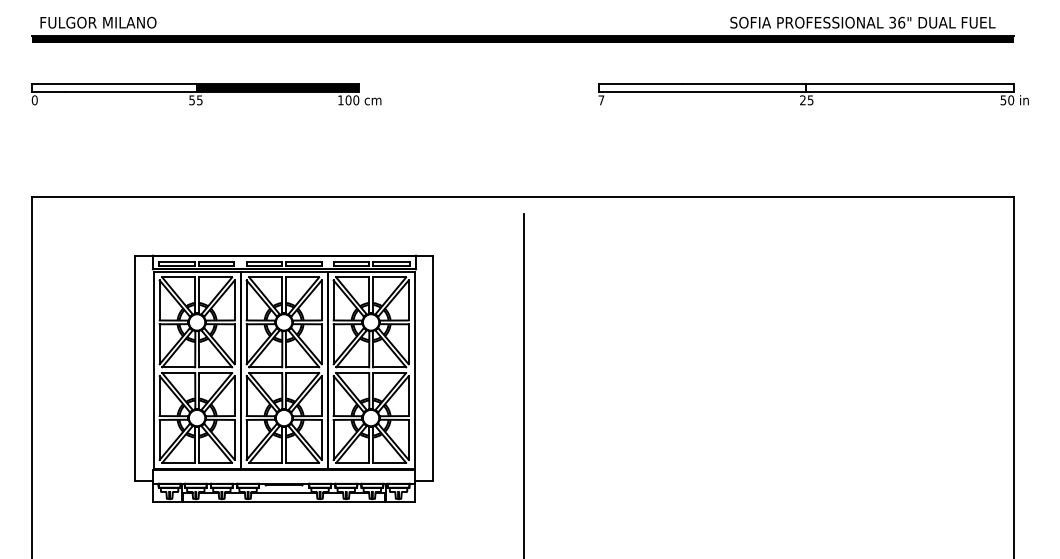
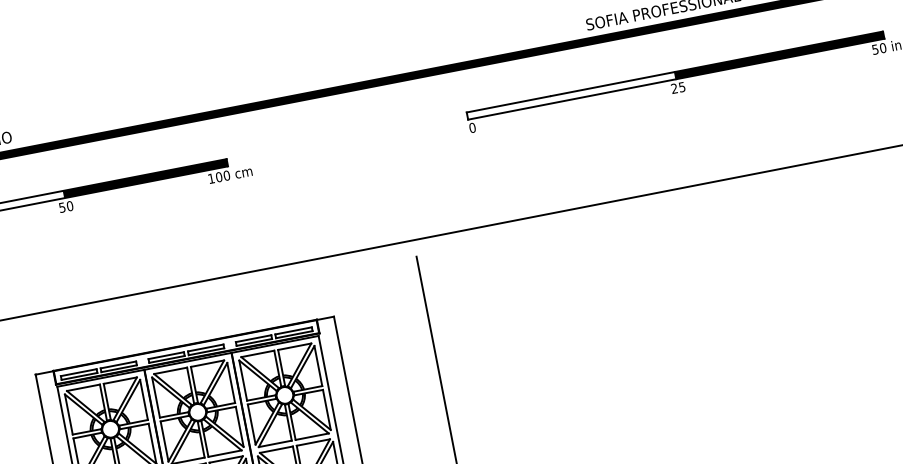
fill: (910, 87) -> (779, 54), added
text: (199, 100) -> (69, 206), 55 -> 50
text: (601, 100) -> (472, 128), 7 -> 0

